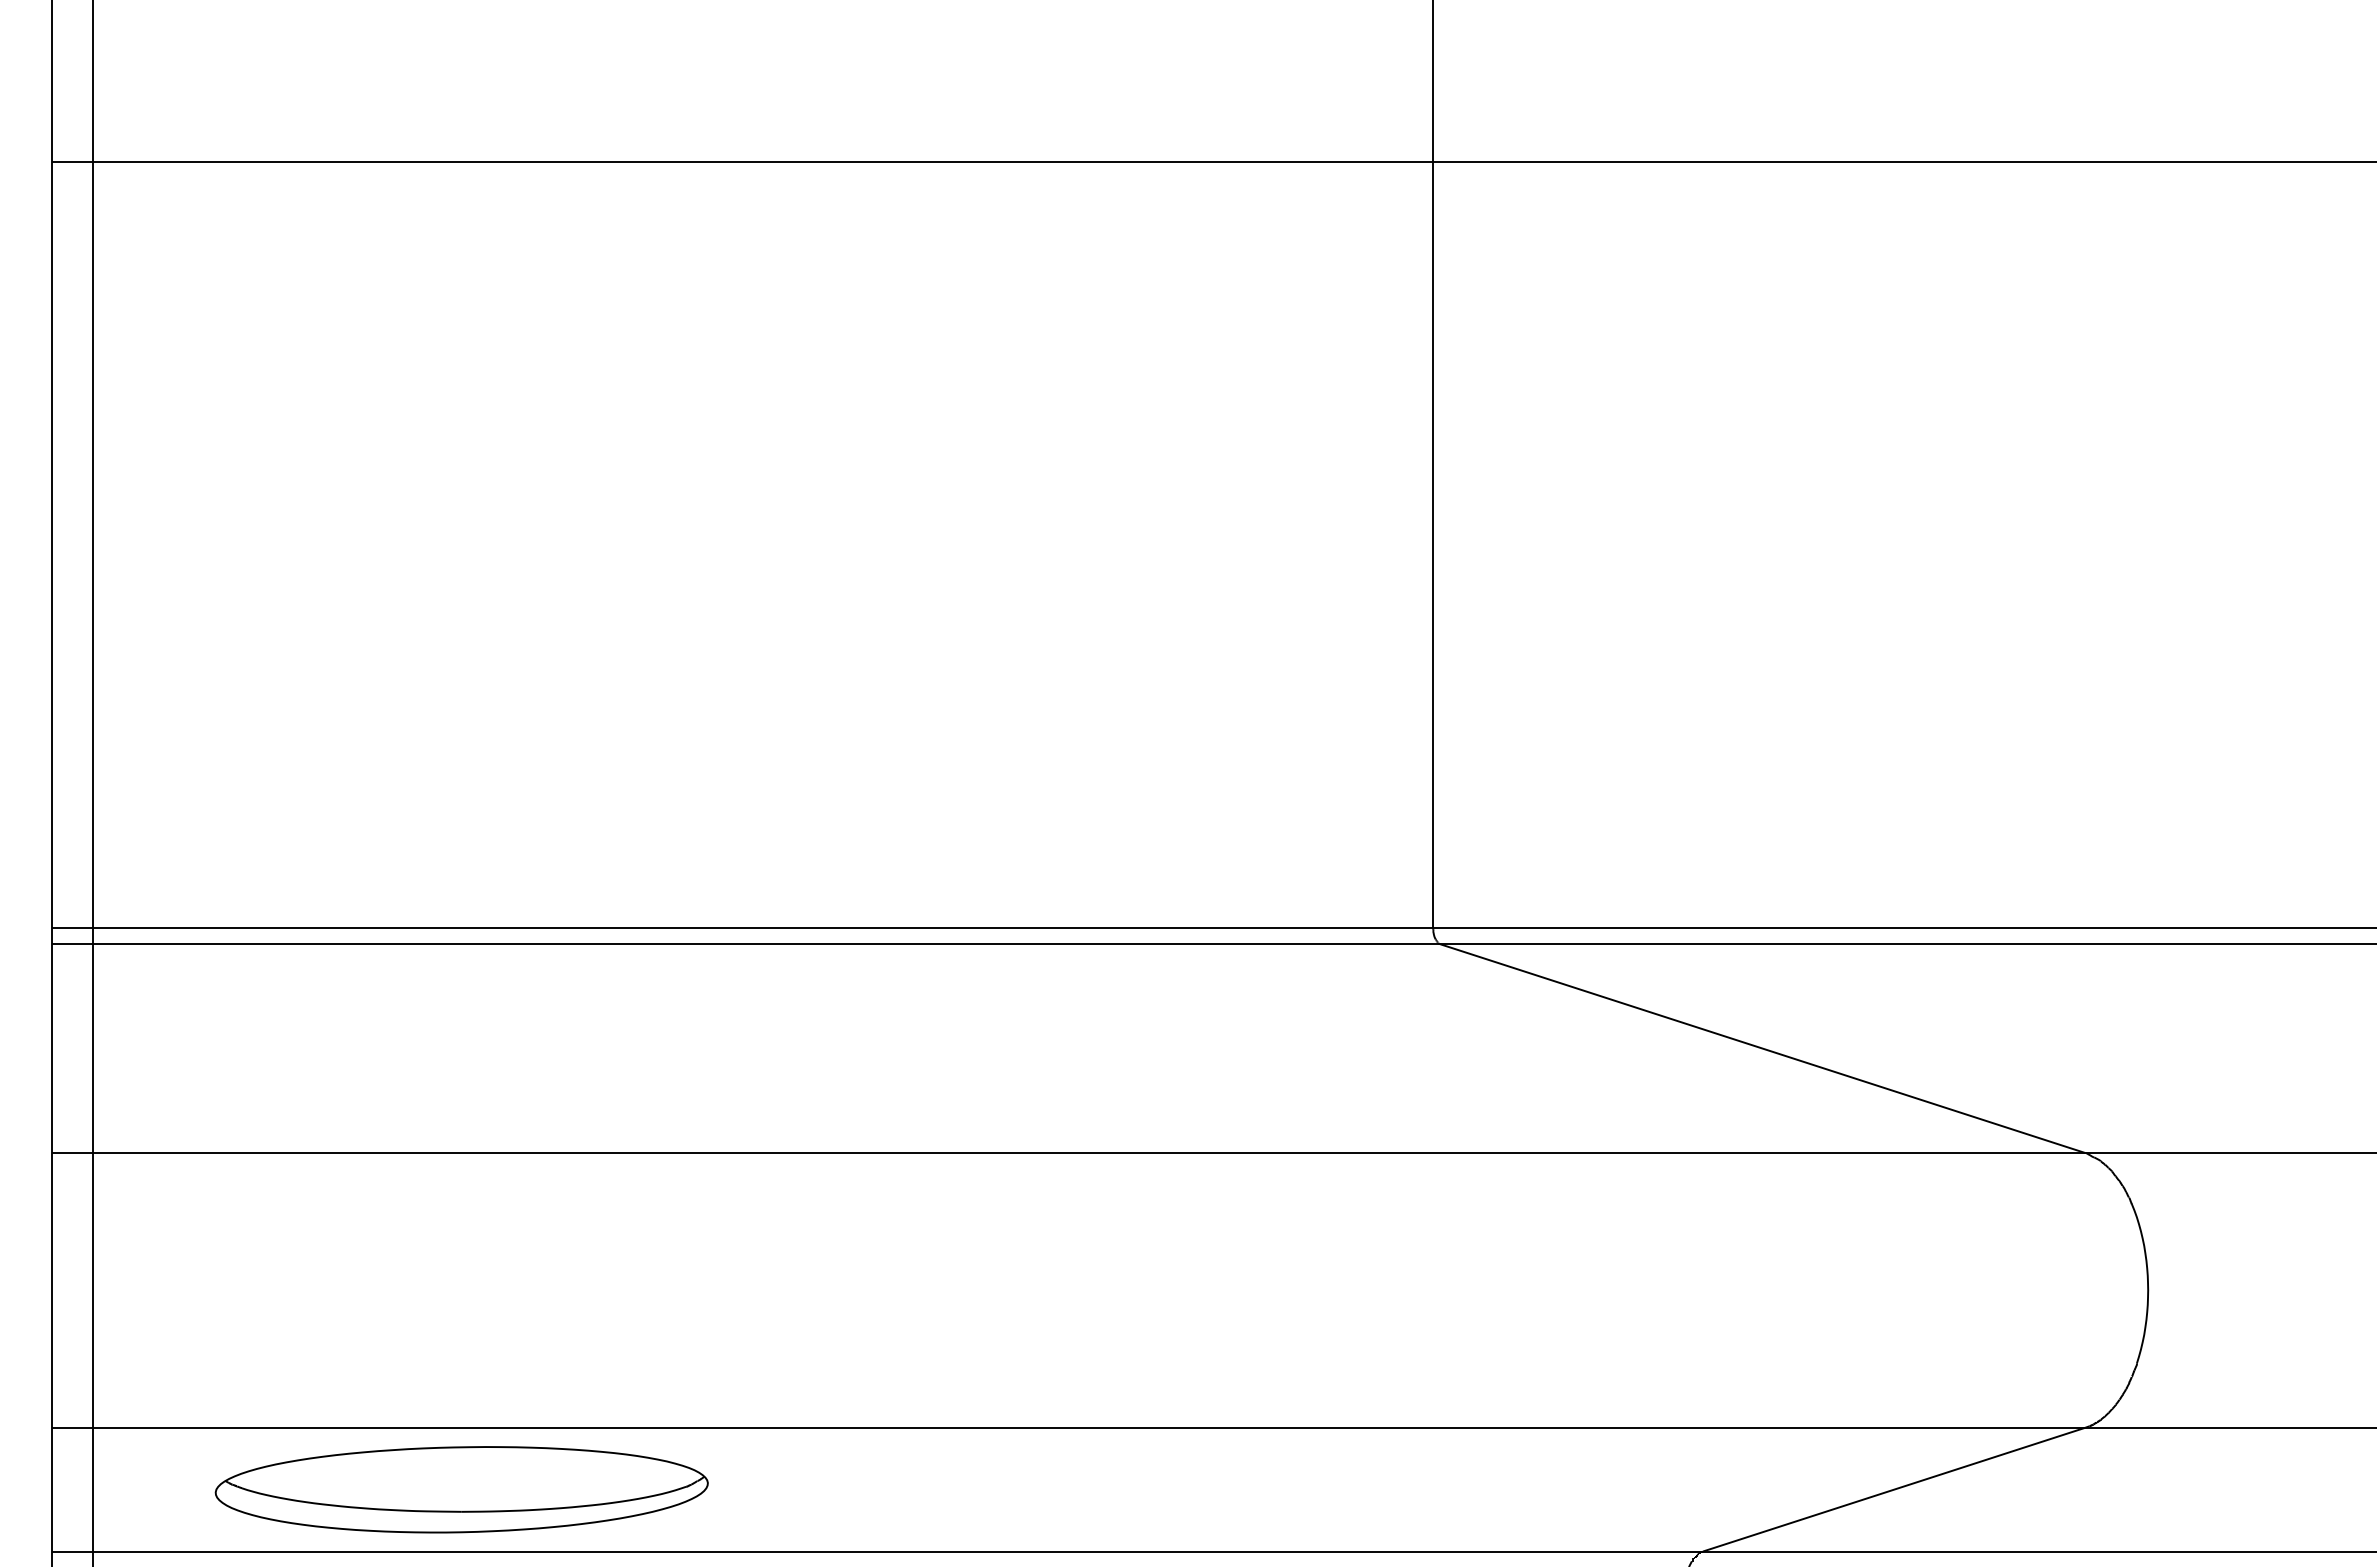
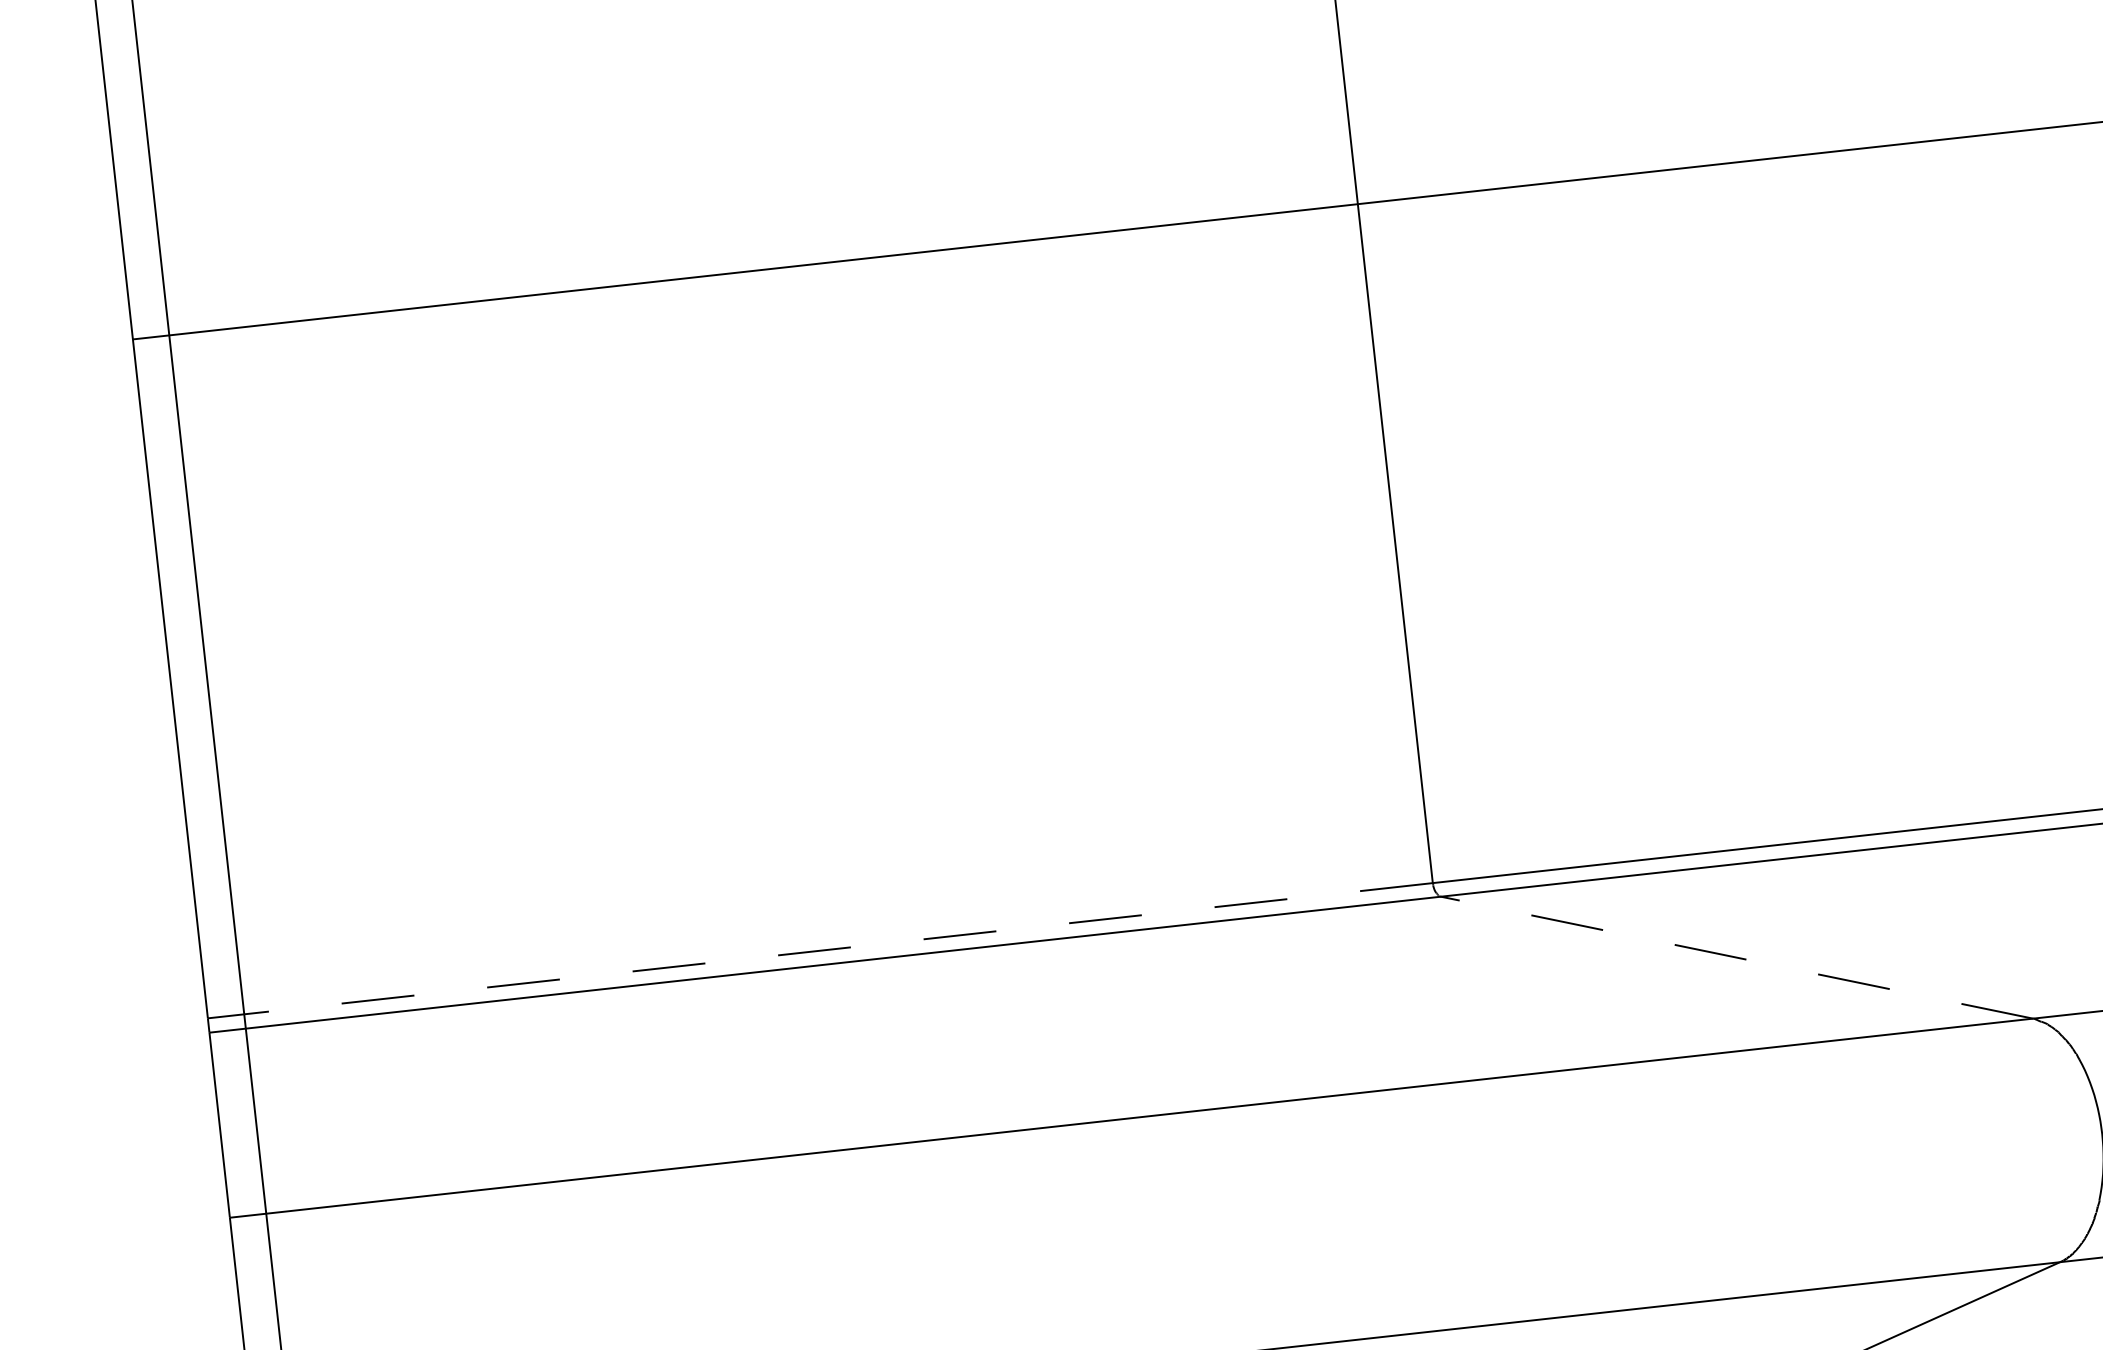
line: (762, 928) -> (838, 949), solid -> dashed
line: (1762, 1048) -> (1736, 957), solid -> dashed

